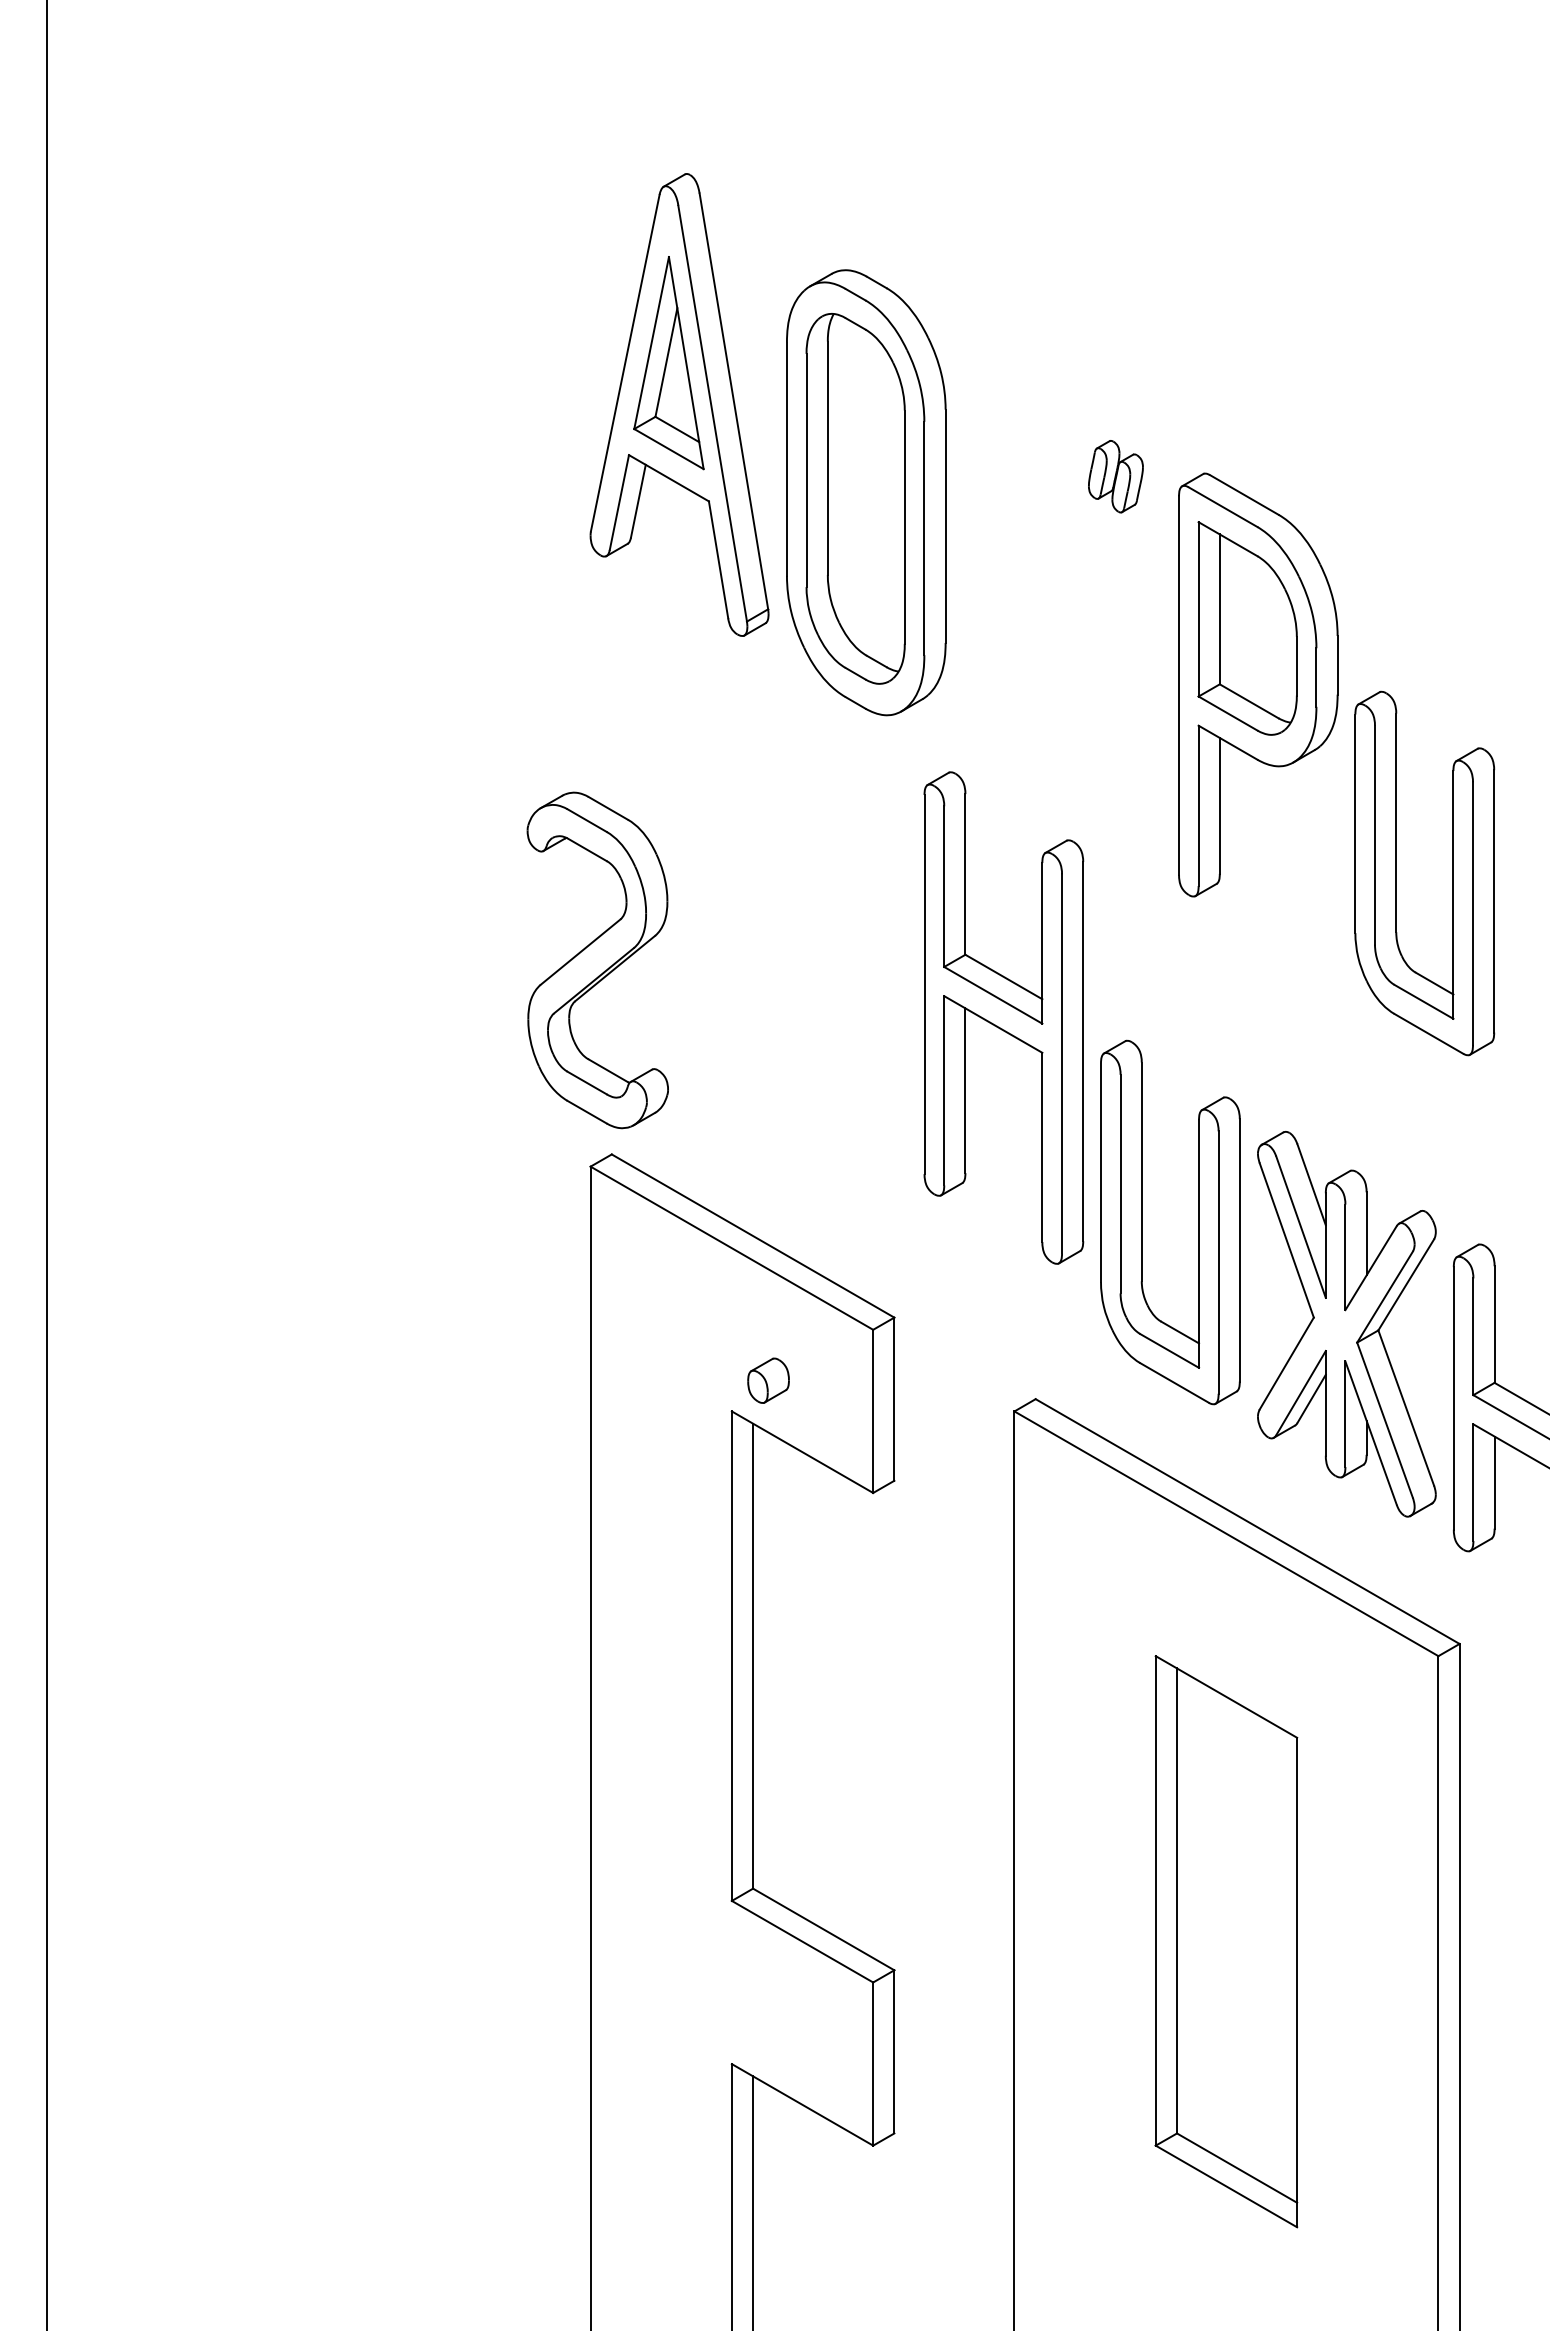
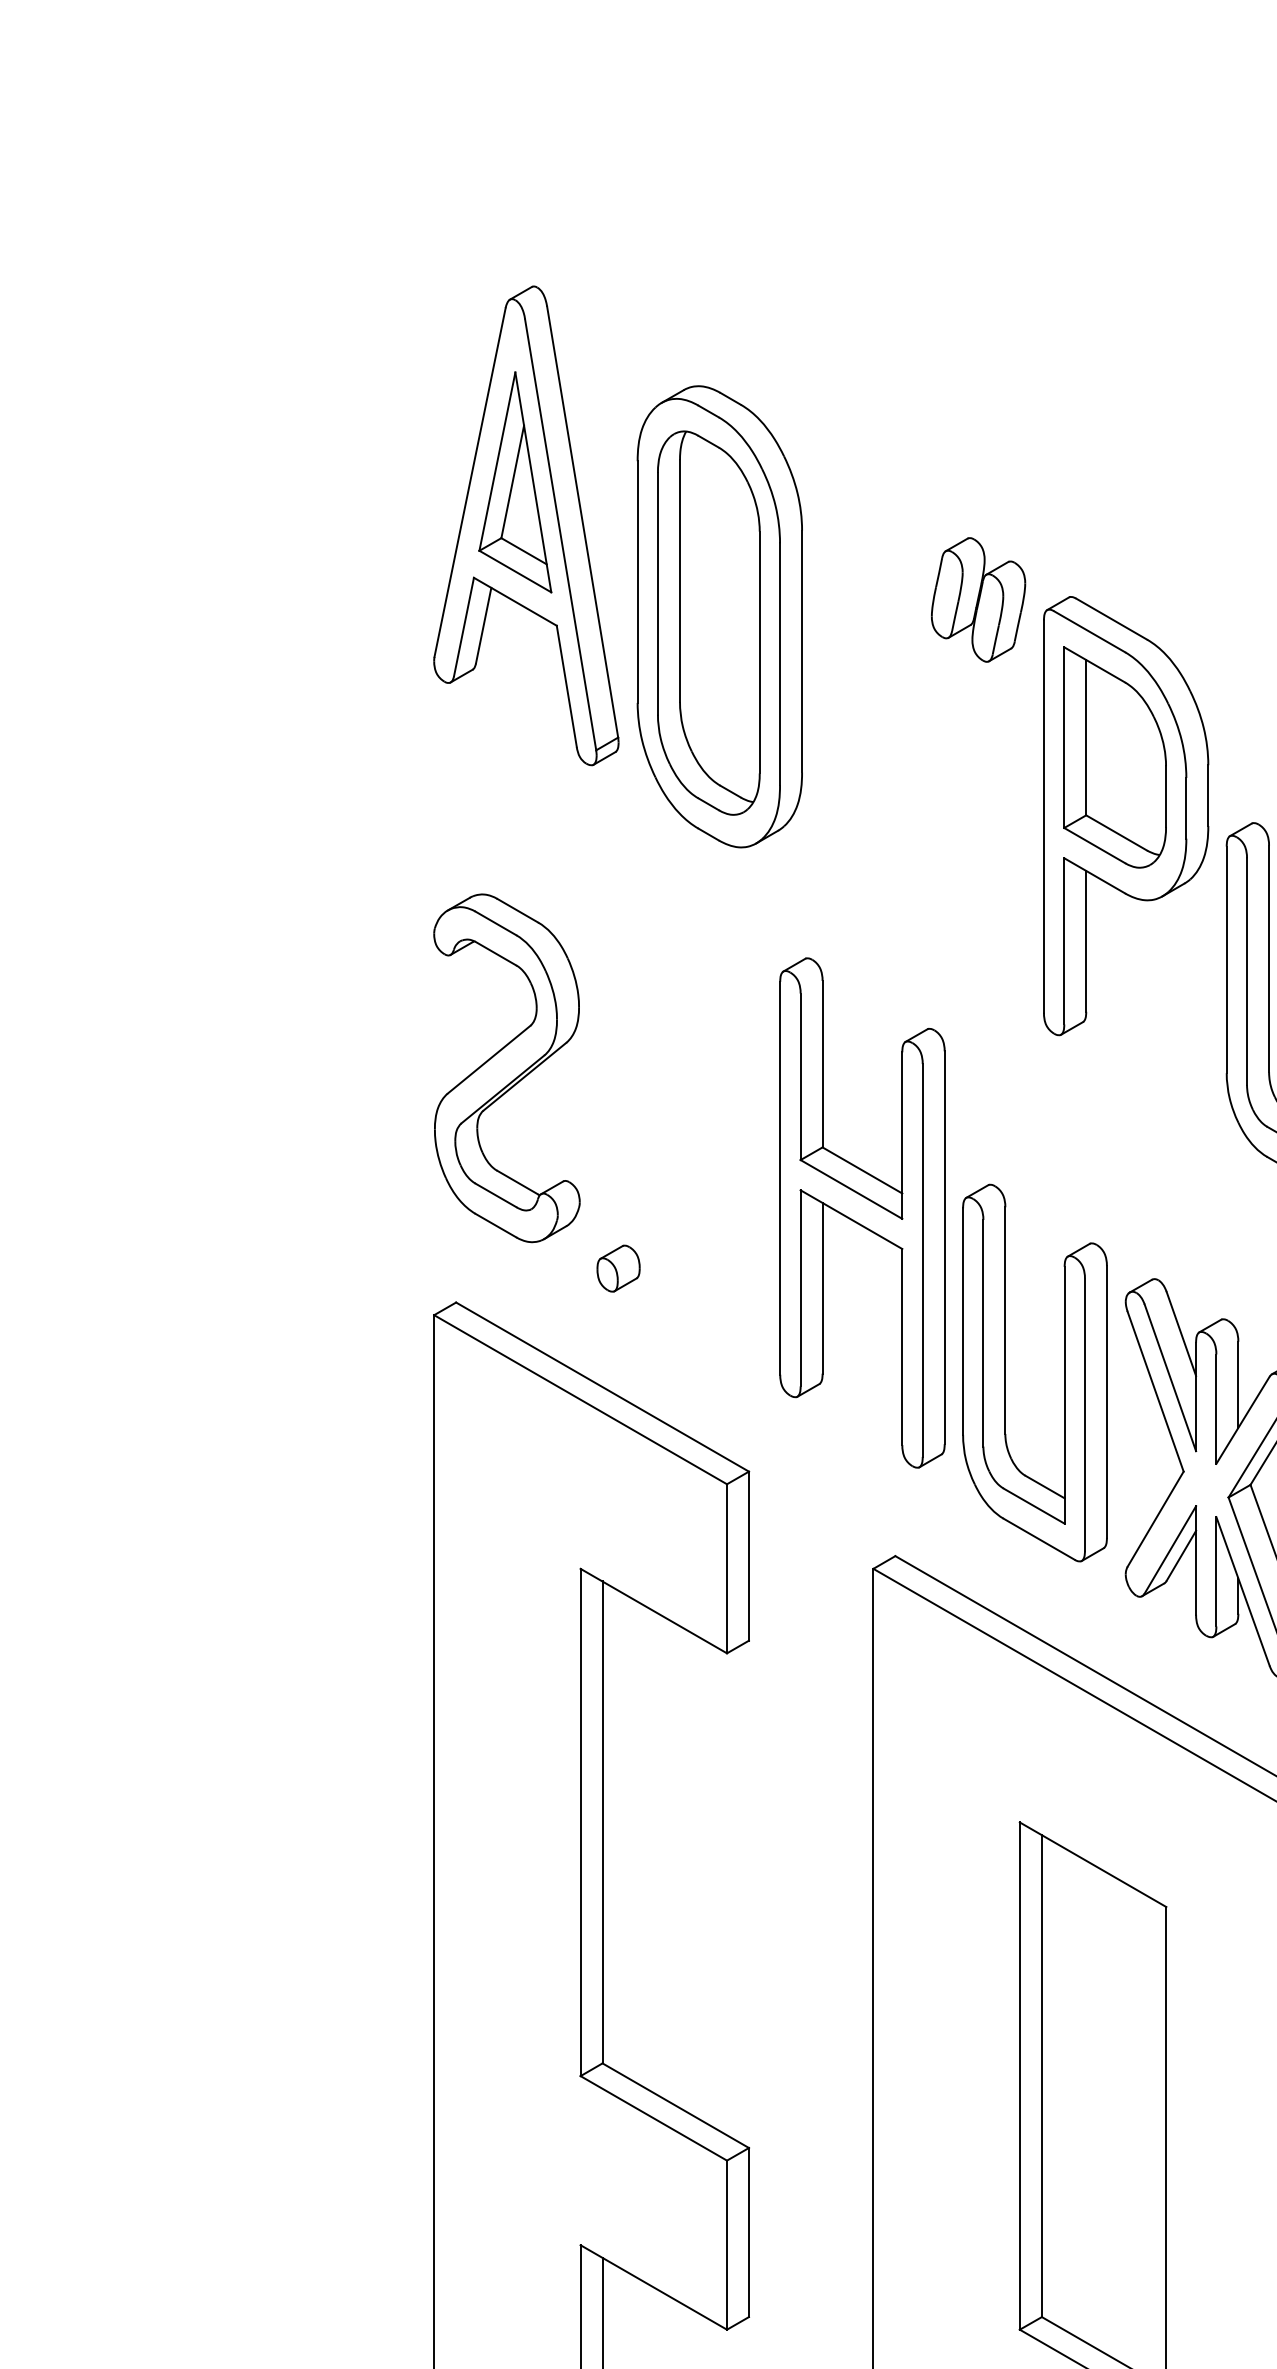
part: (1115, 476) -> (978, 599), size x1.67
part: (597, 960) -> (506, 1068), moved
part: (1003, 1017) -> (862, 1212), moved
part: (768, 1380) -> (618, 1268), moved

